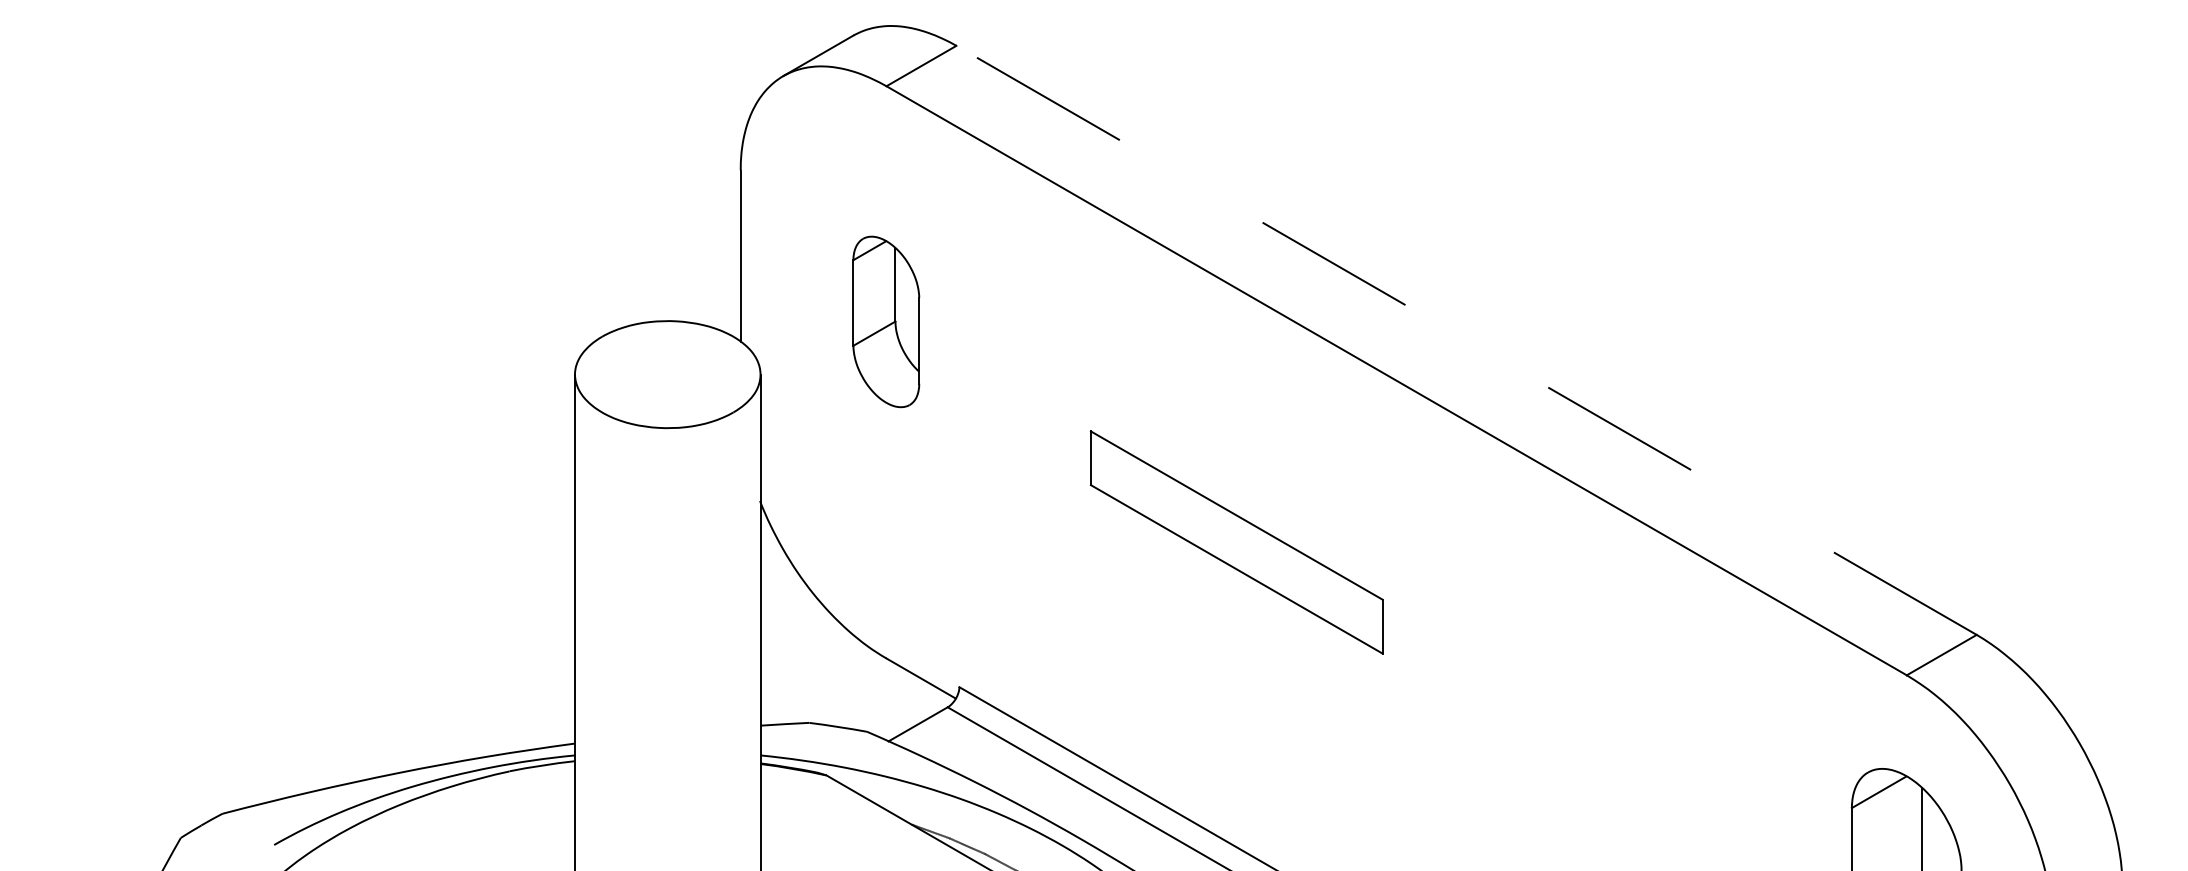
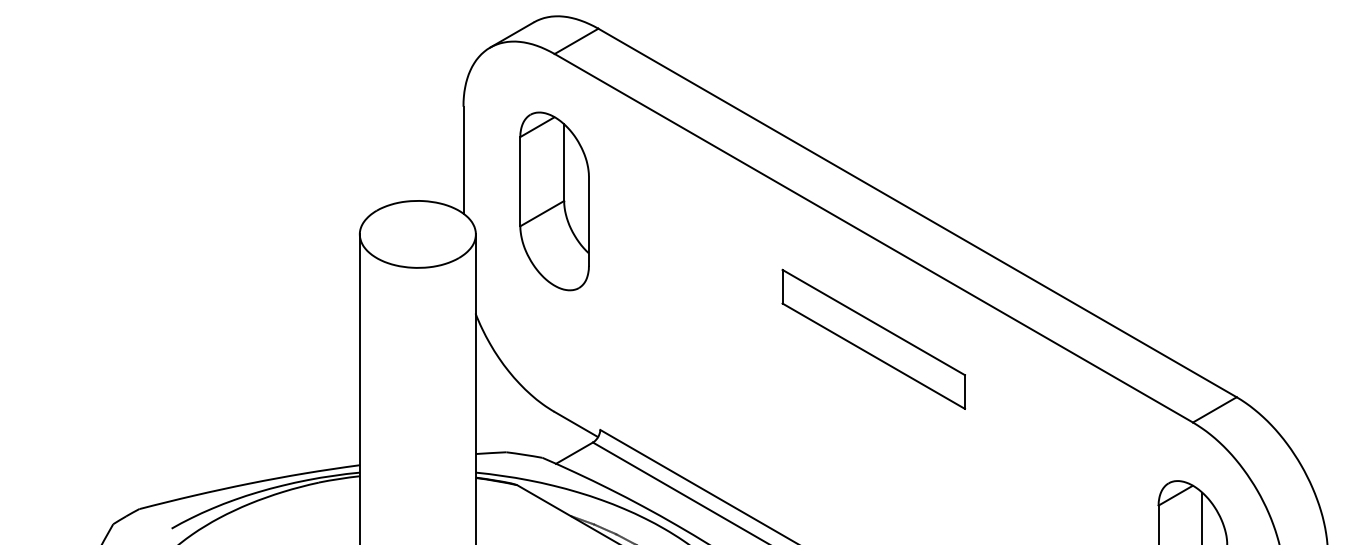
part: (886, 322) -> (554, 201), size x1.67
line: (1466, 339) -> (917, 212), dashed -> solid
part: (1236, 541) -> (873, 338), moved

